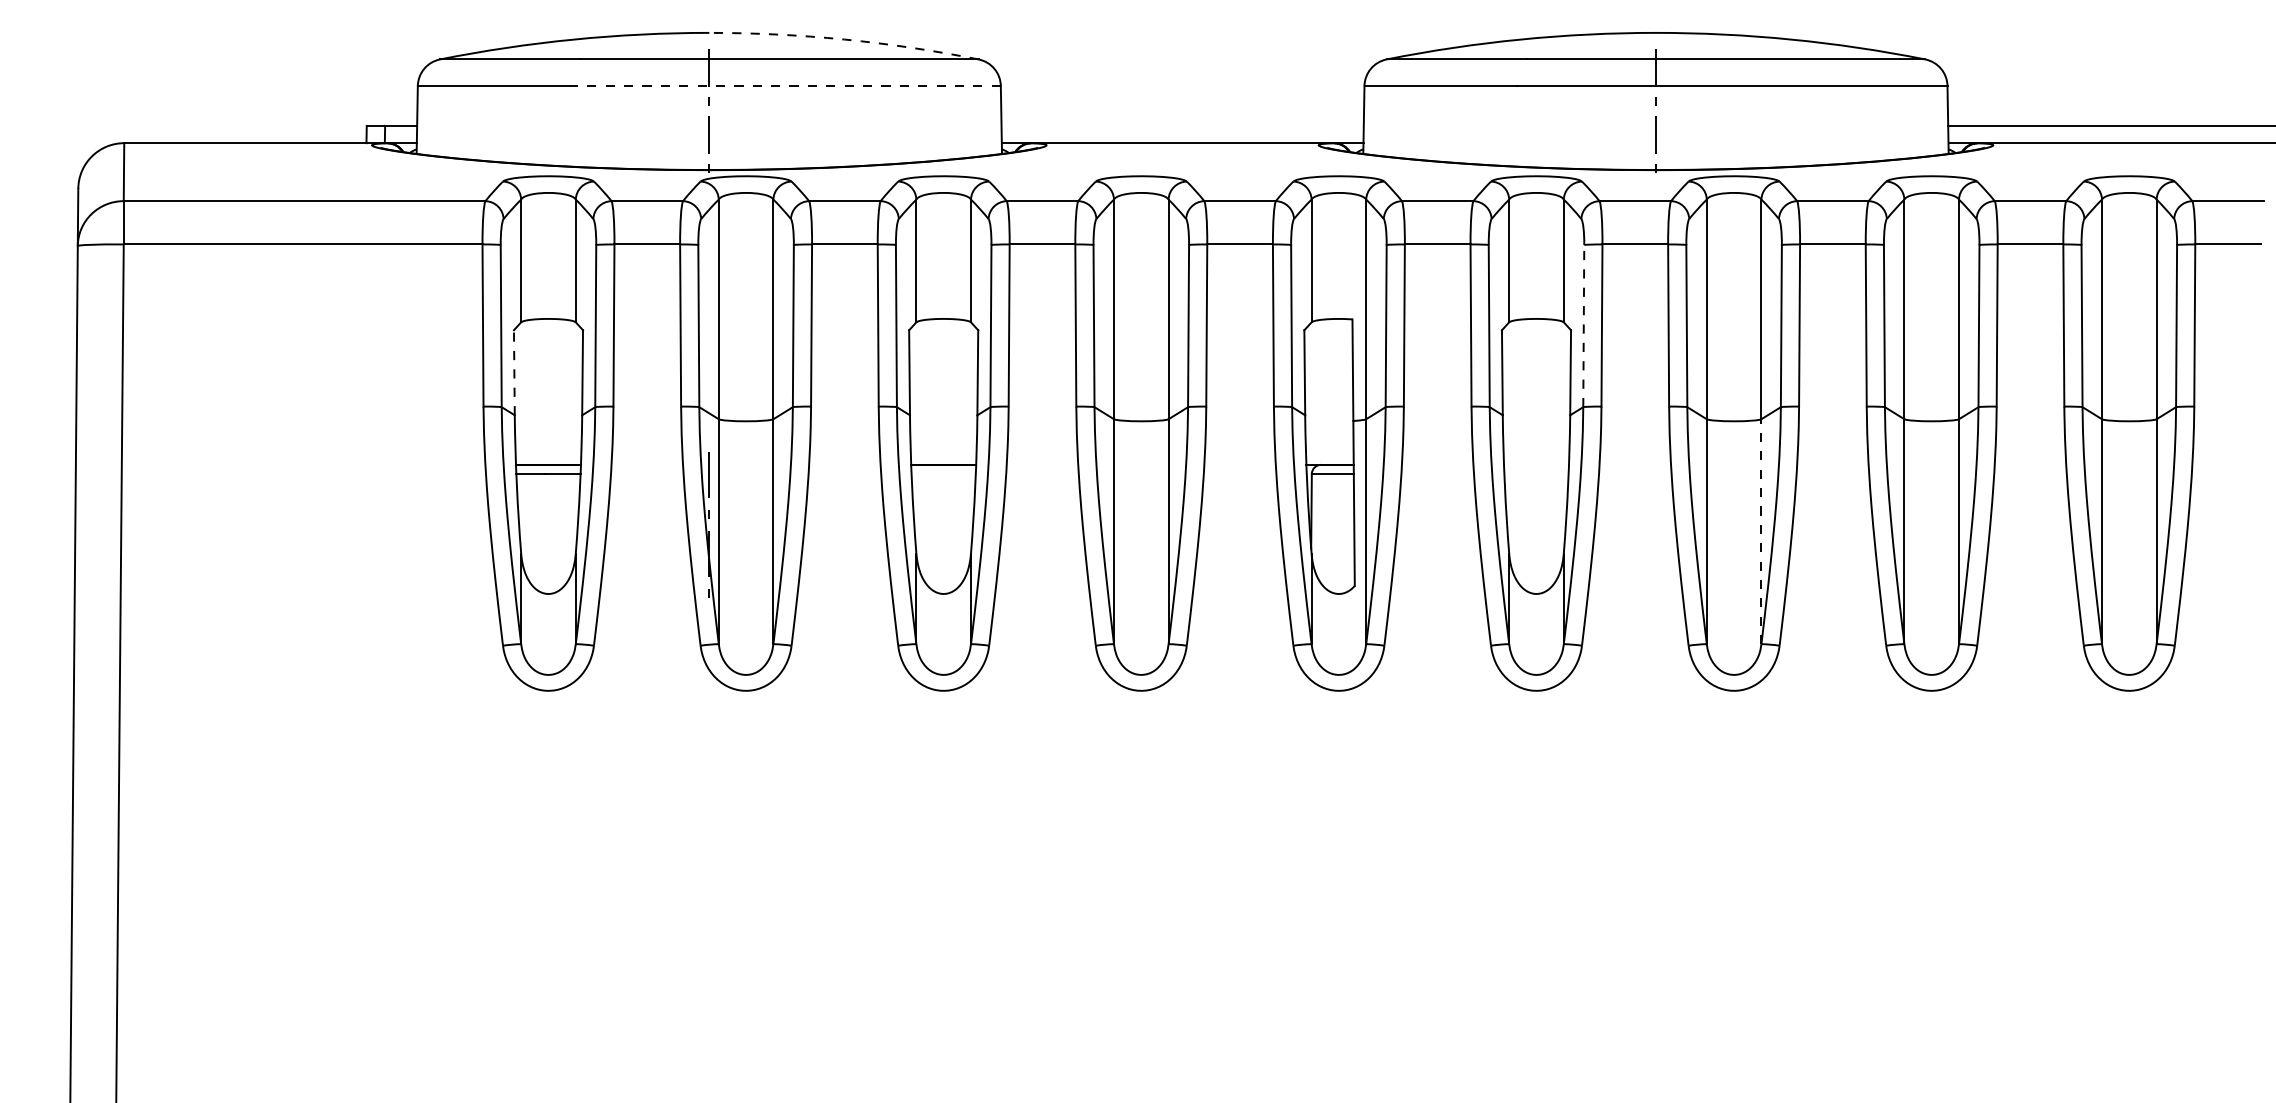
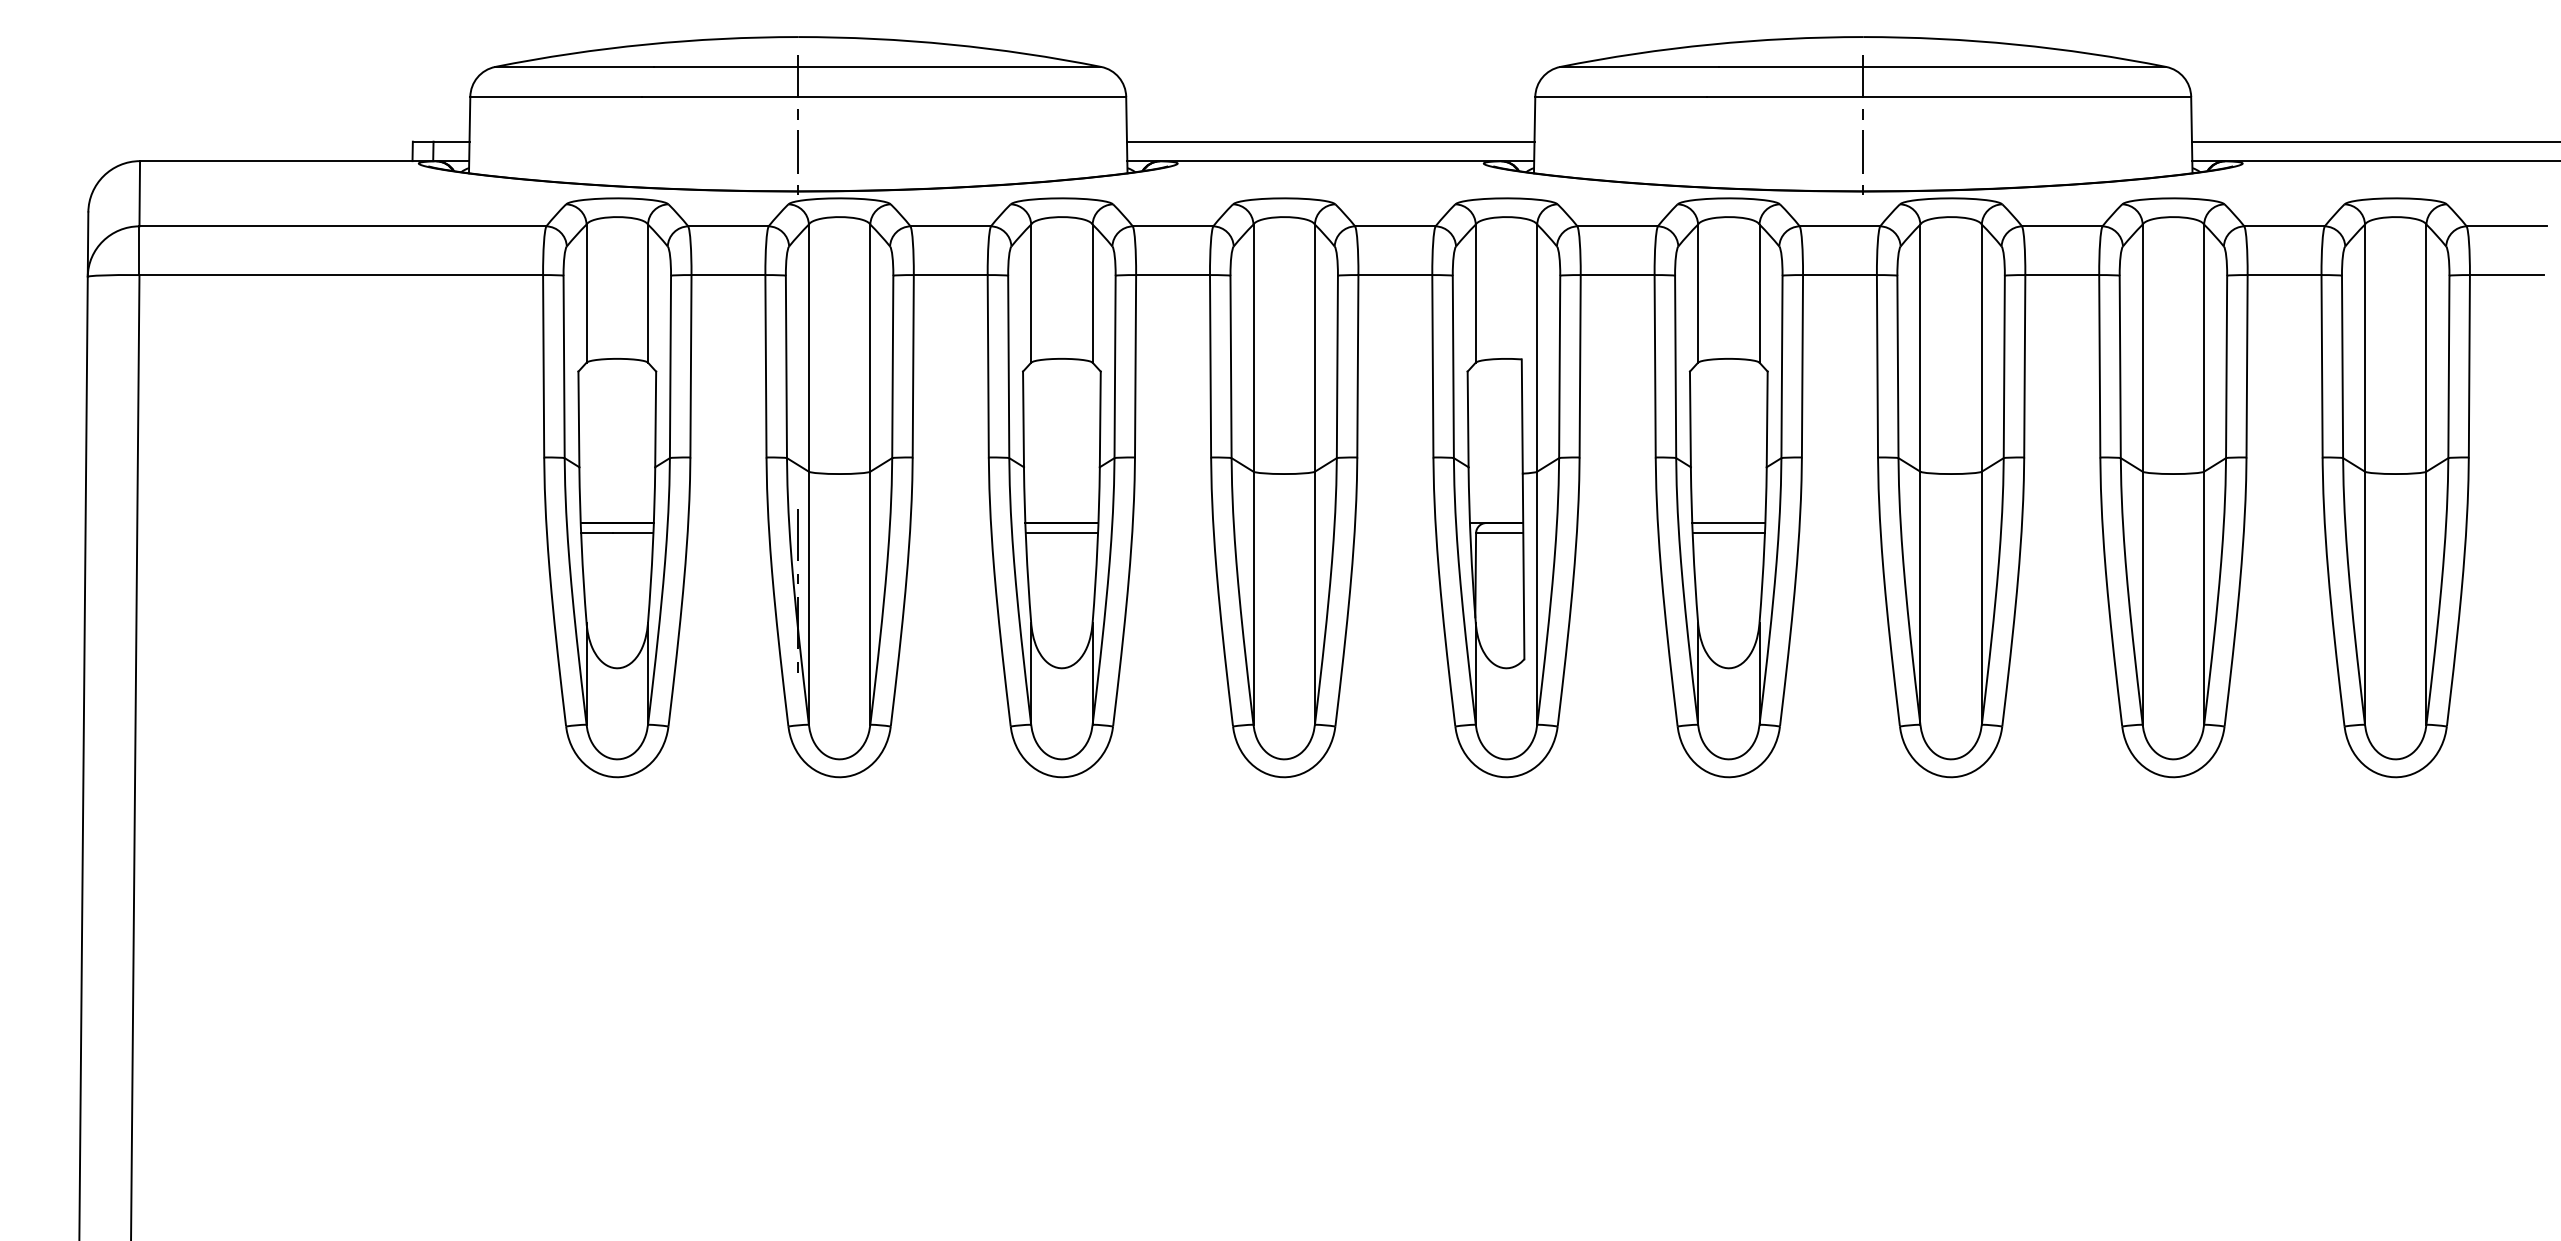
arc: (844, 39) -> (950, 44), dashed -> solid
line: (785, 86) -> (883, 97), dashed -> solid
line: (1182, 125) -> (1330, 141), added
line: (1583, 325) -> (1781, 366), dashed -> solid
line: (514, 372) -> (579, 419), dashed -> solid
line: (1536, 464) -> (1728, 522), added
line: (943, 473) -> (1061, 532), added
line: (1536, 473) -> (1728, 532), added
line: (1761, 531) -> (1981, 598), dashed -> solid

